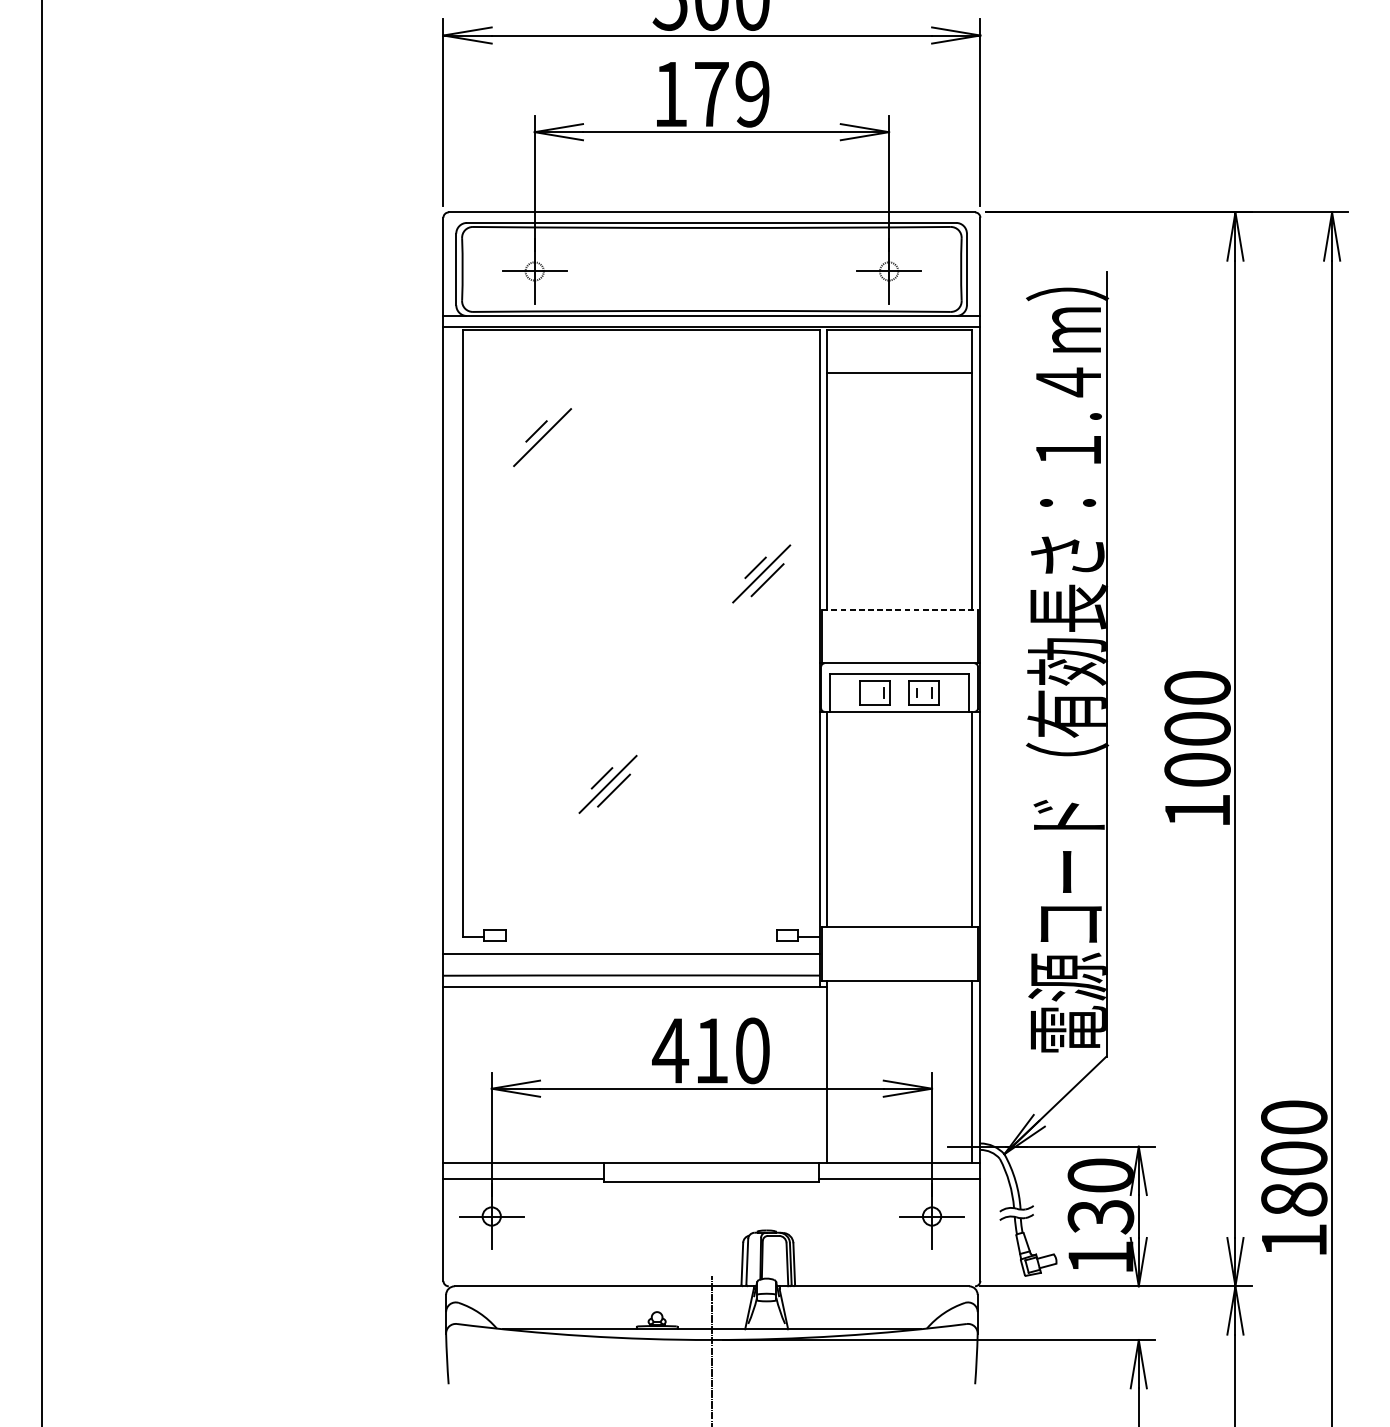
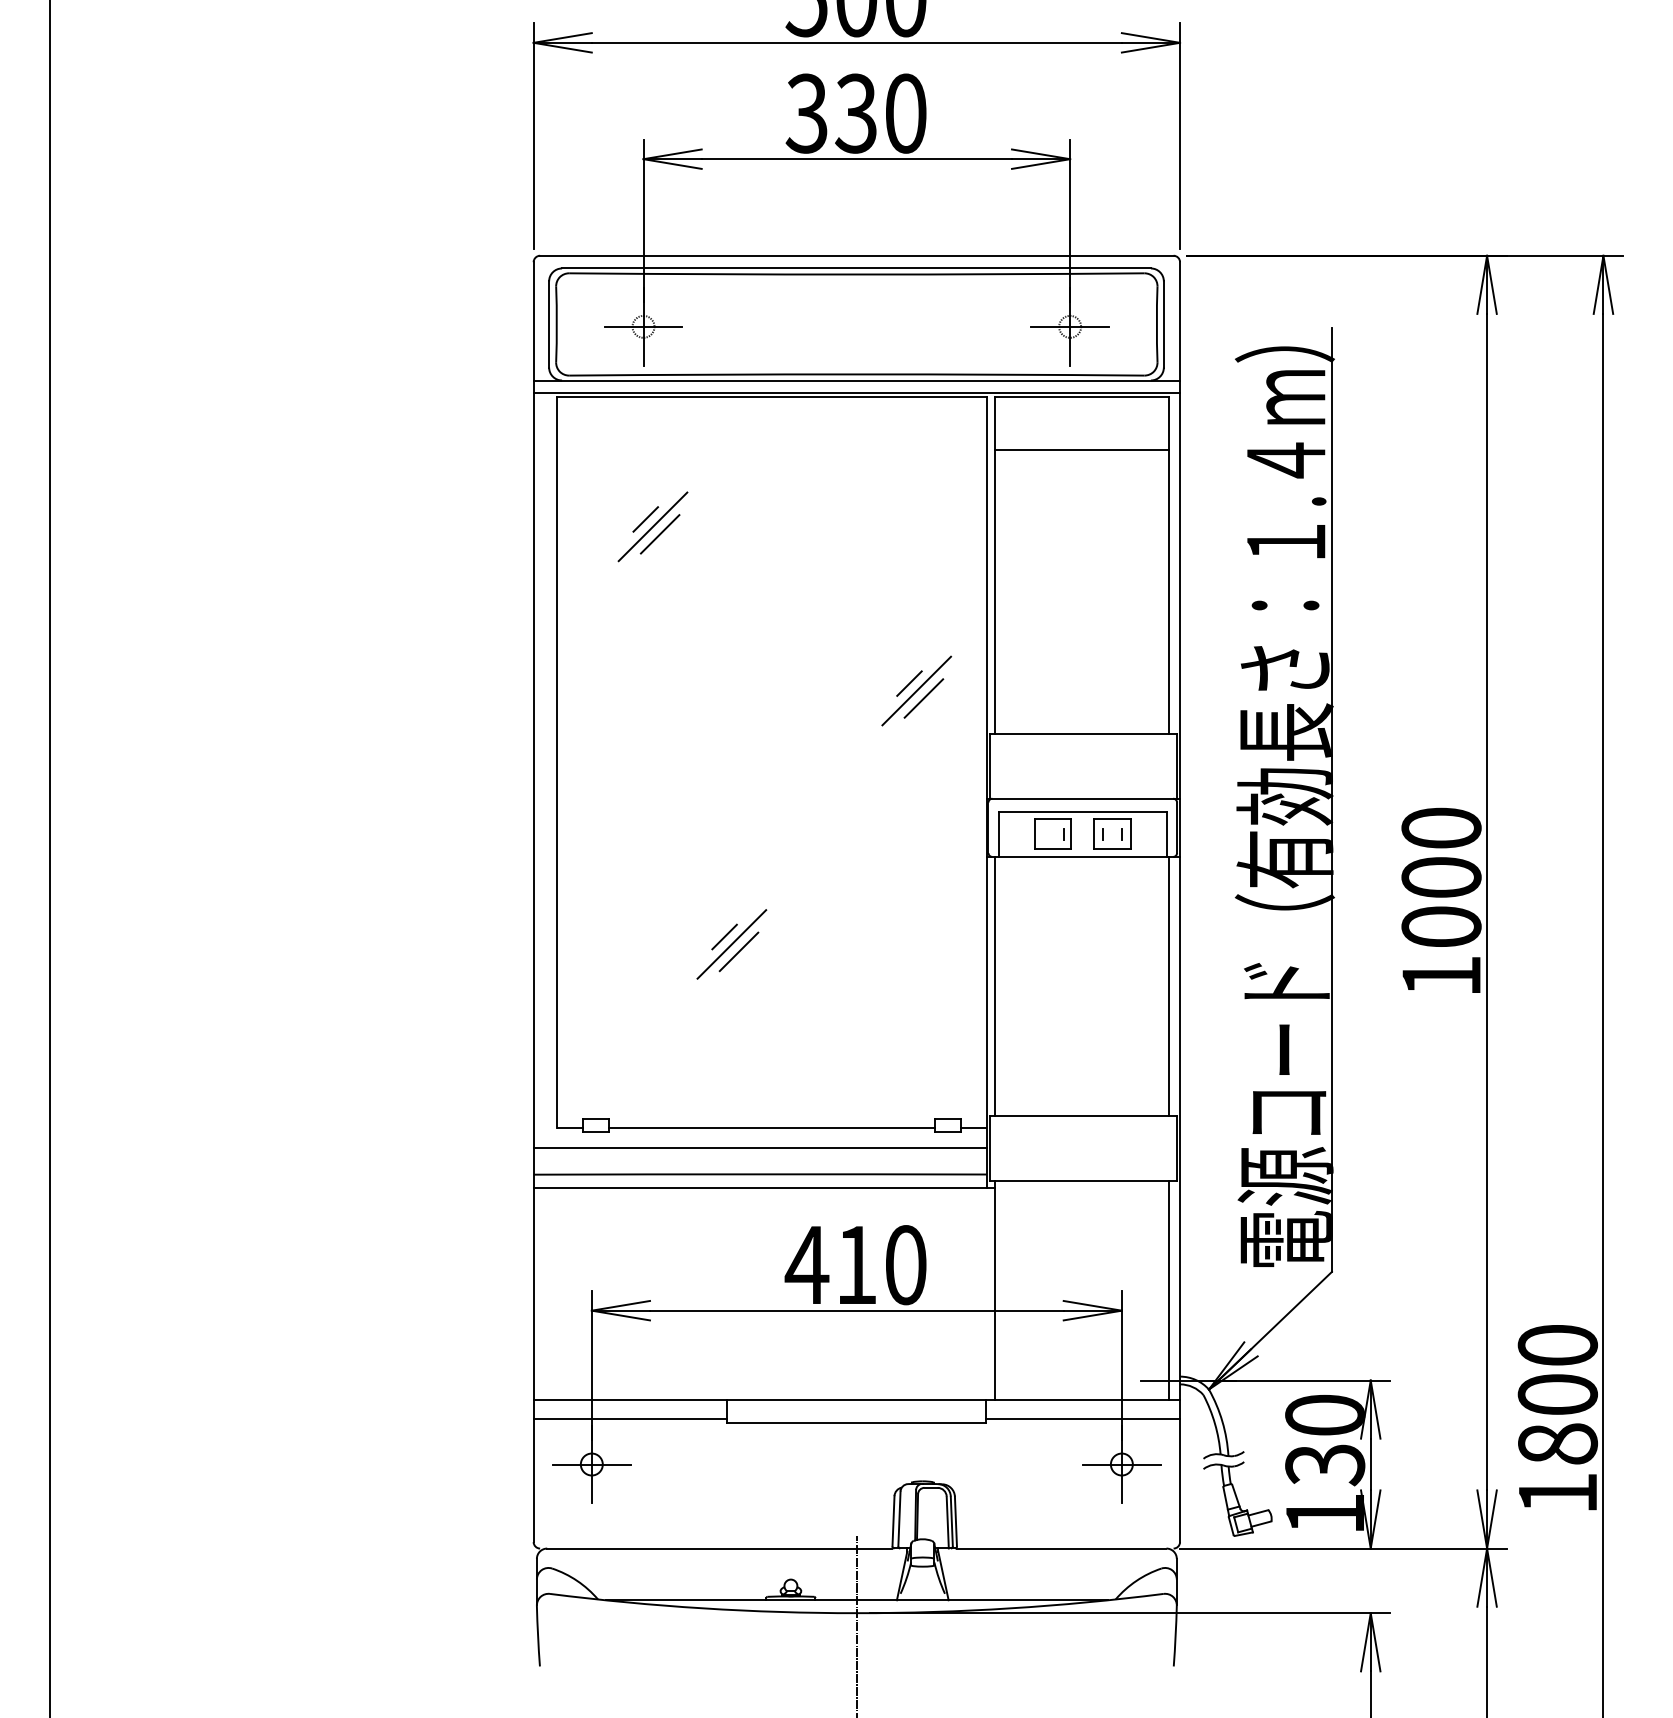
text: (710, 94) -> (855, 113), 179 -> 330
line: (547, 443) -> (659, 534), added
line: (900, 610) -> (1083, 734), dashed -> solid
line: (641, 937) -> (771, 1128), added

